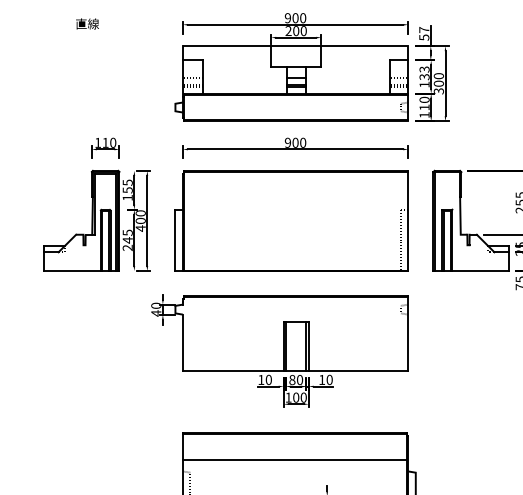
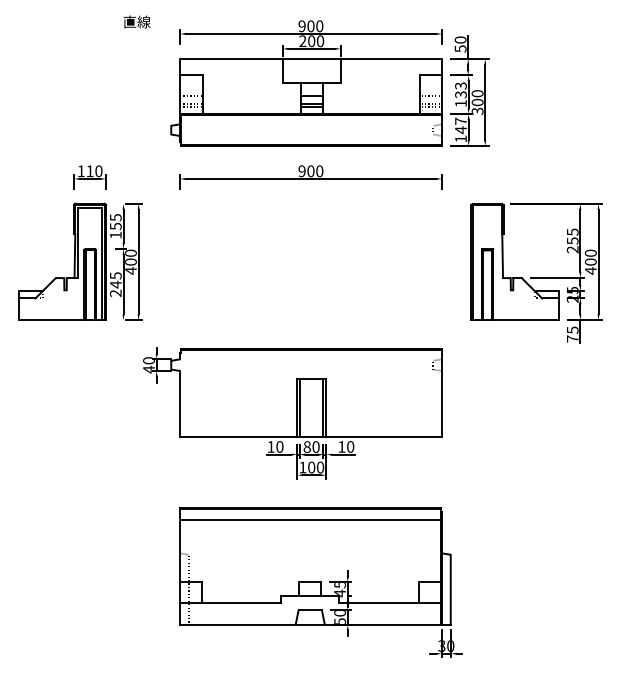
text: (87, 23) -> (136, 21), moved
text: (424, 29) -> (460, 39), 57 -> 50
text: (424, 103) -> (460, 125), 110 -> 147
part: (291, 220) -> (306, 261), removed
line: (295, 460) -> (310, 520), moved

